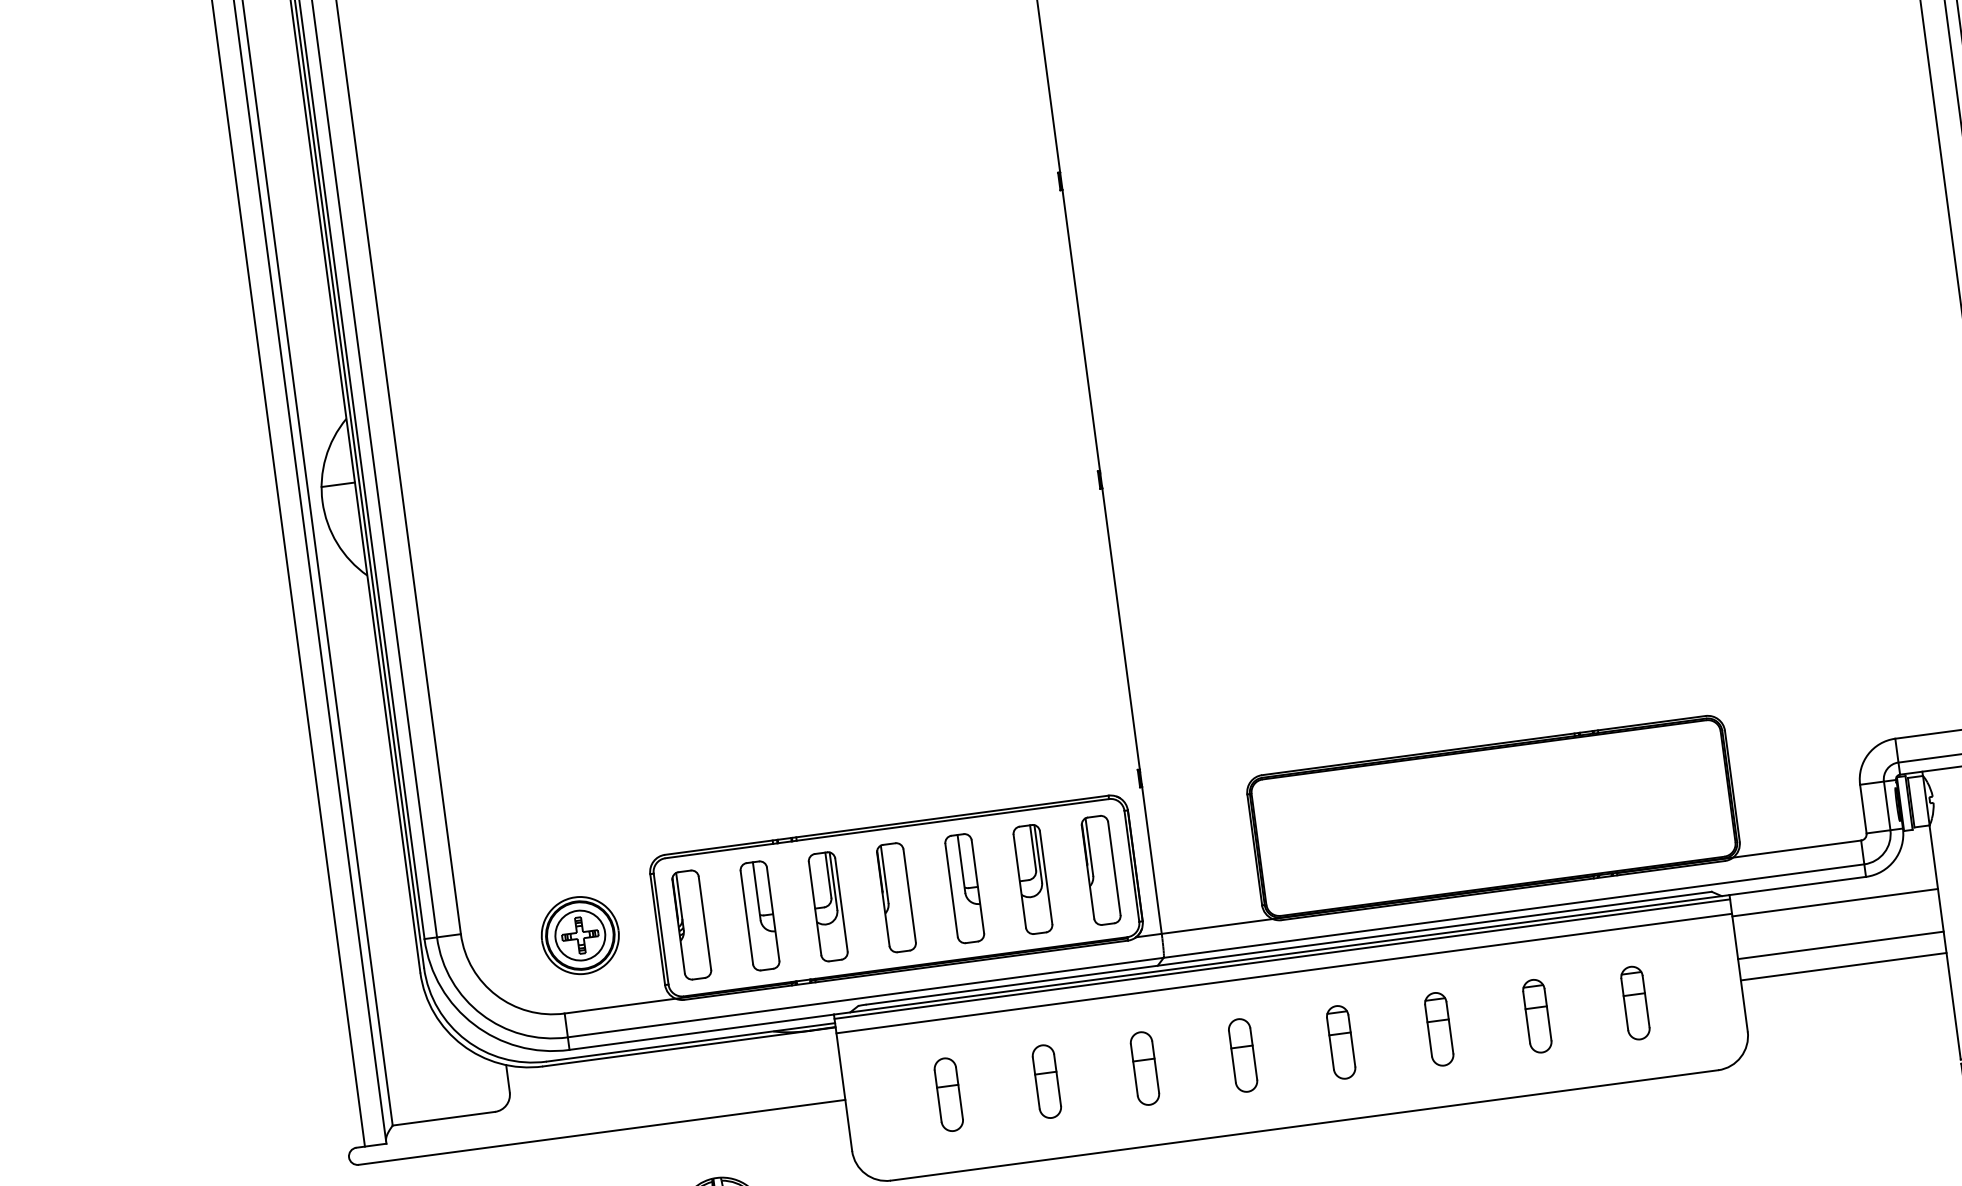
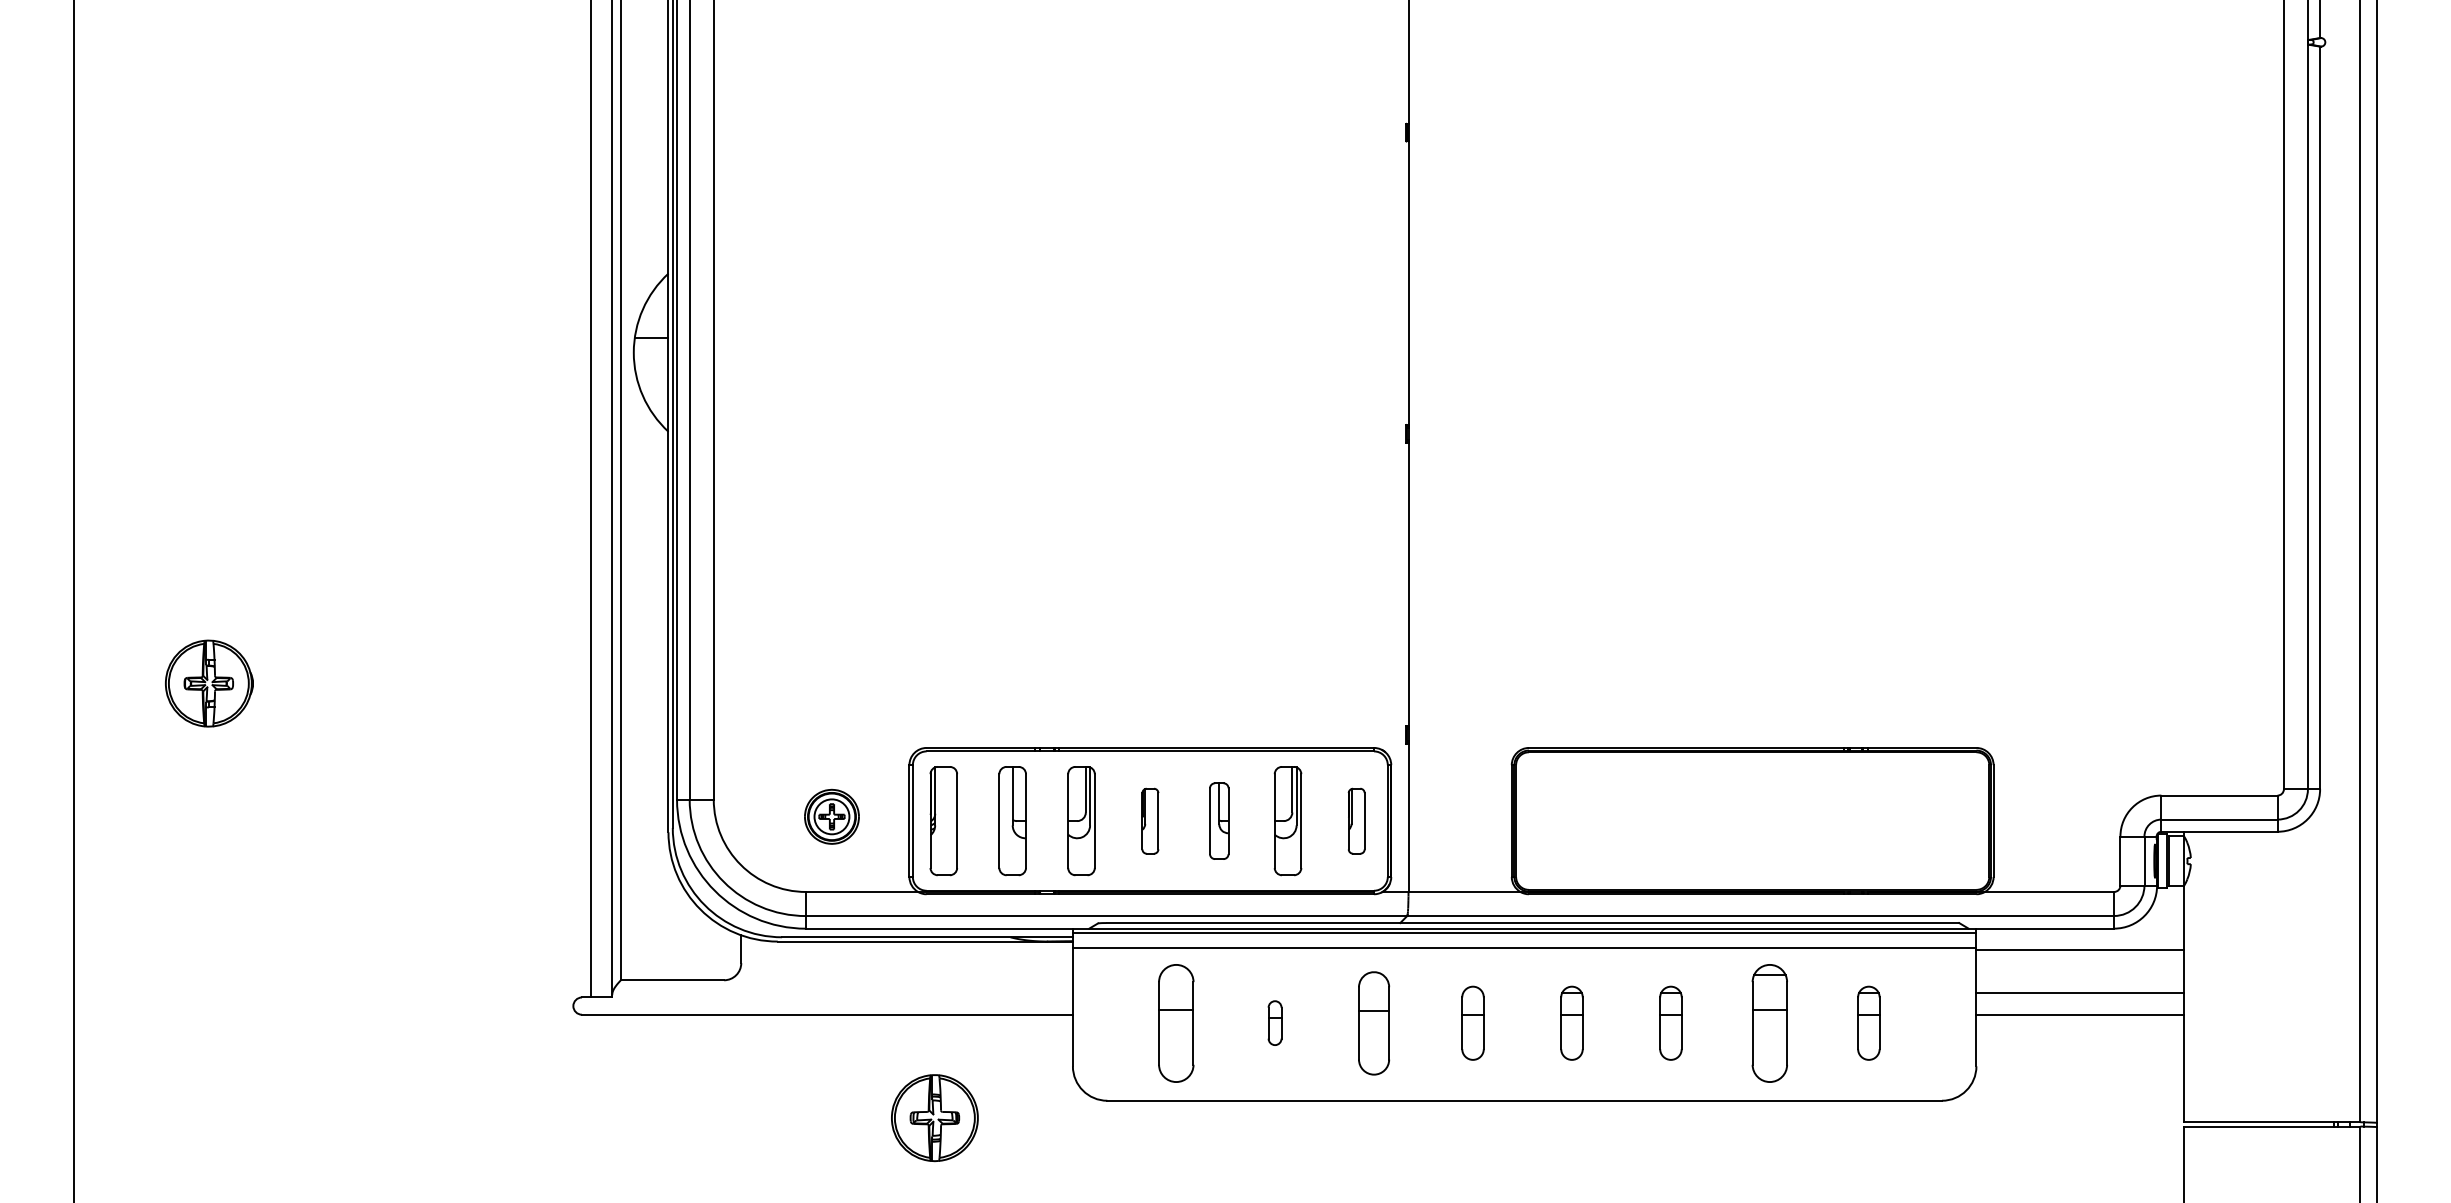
part: (1100, 870) -> (1356, 821), size x0.6
part: (965, 889) -> (1219, 821), size x0.7
part: (896, 898) -> (1150, 821), size x0.6
part: (579, 935) -> (831, 816), size x0.7
part: (1536, 1015) -> (1769, 1022), size x1.6
part: (1144, 1067) -> (1373, 1022), size x1.4
part: (1046, 1080) -> (1274, 1022), size x0.6
part: (948, 1094) -> (1175, 1022), size x1.6

